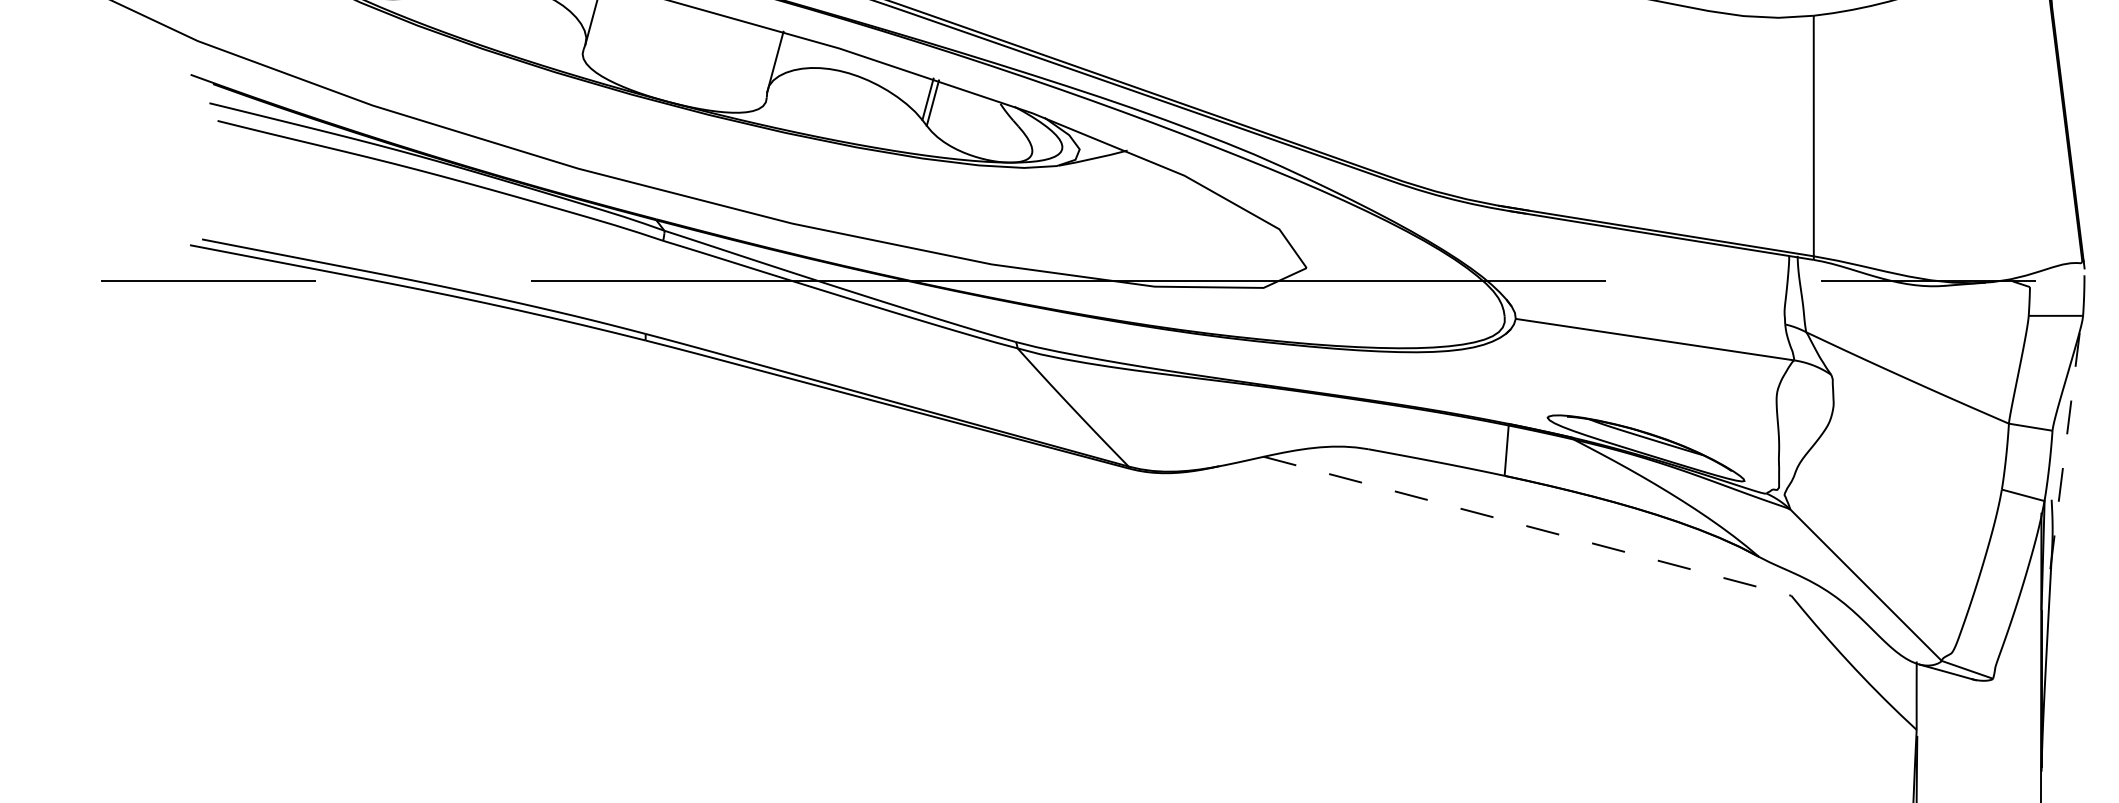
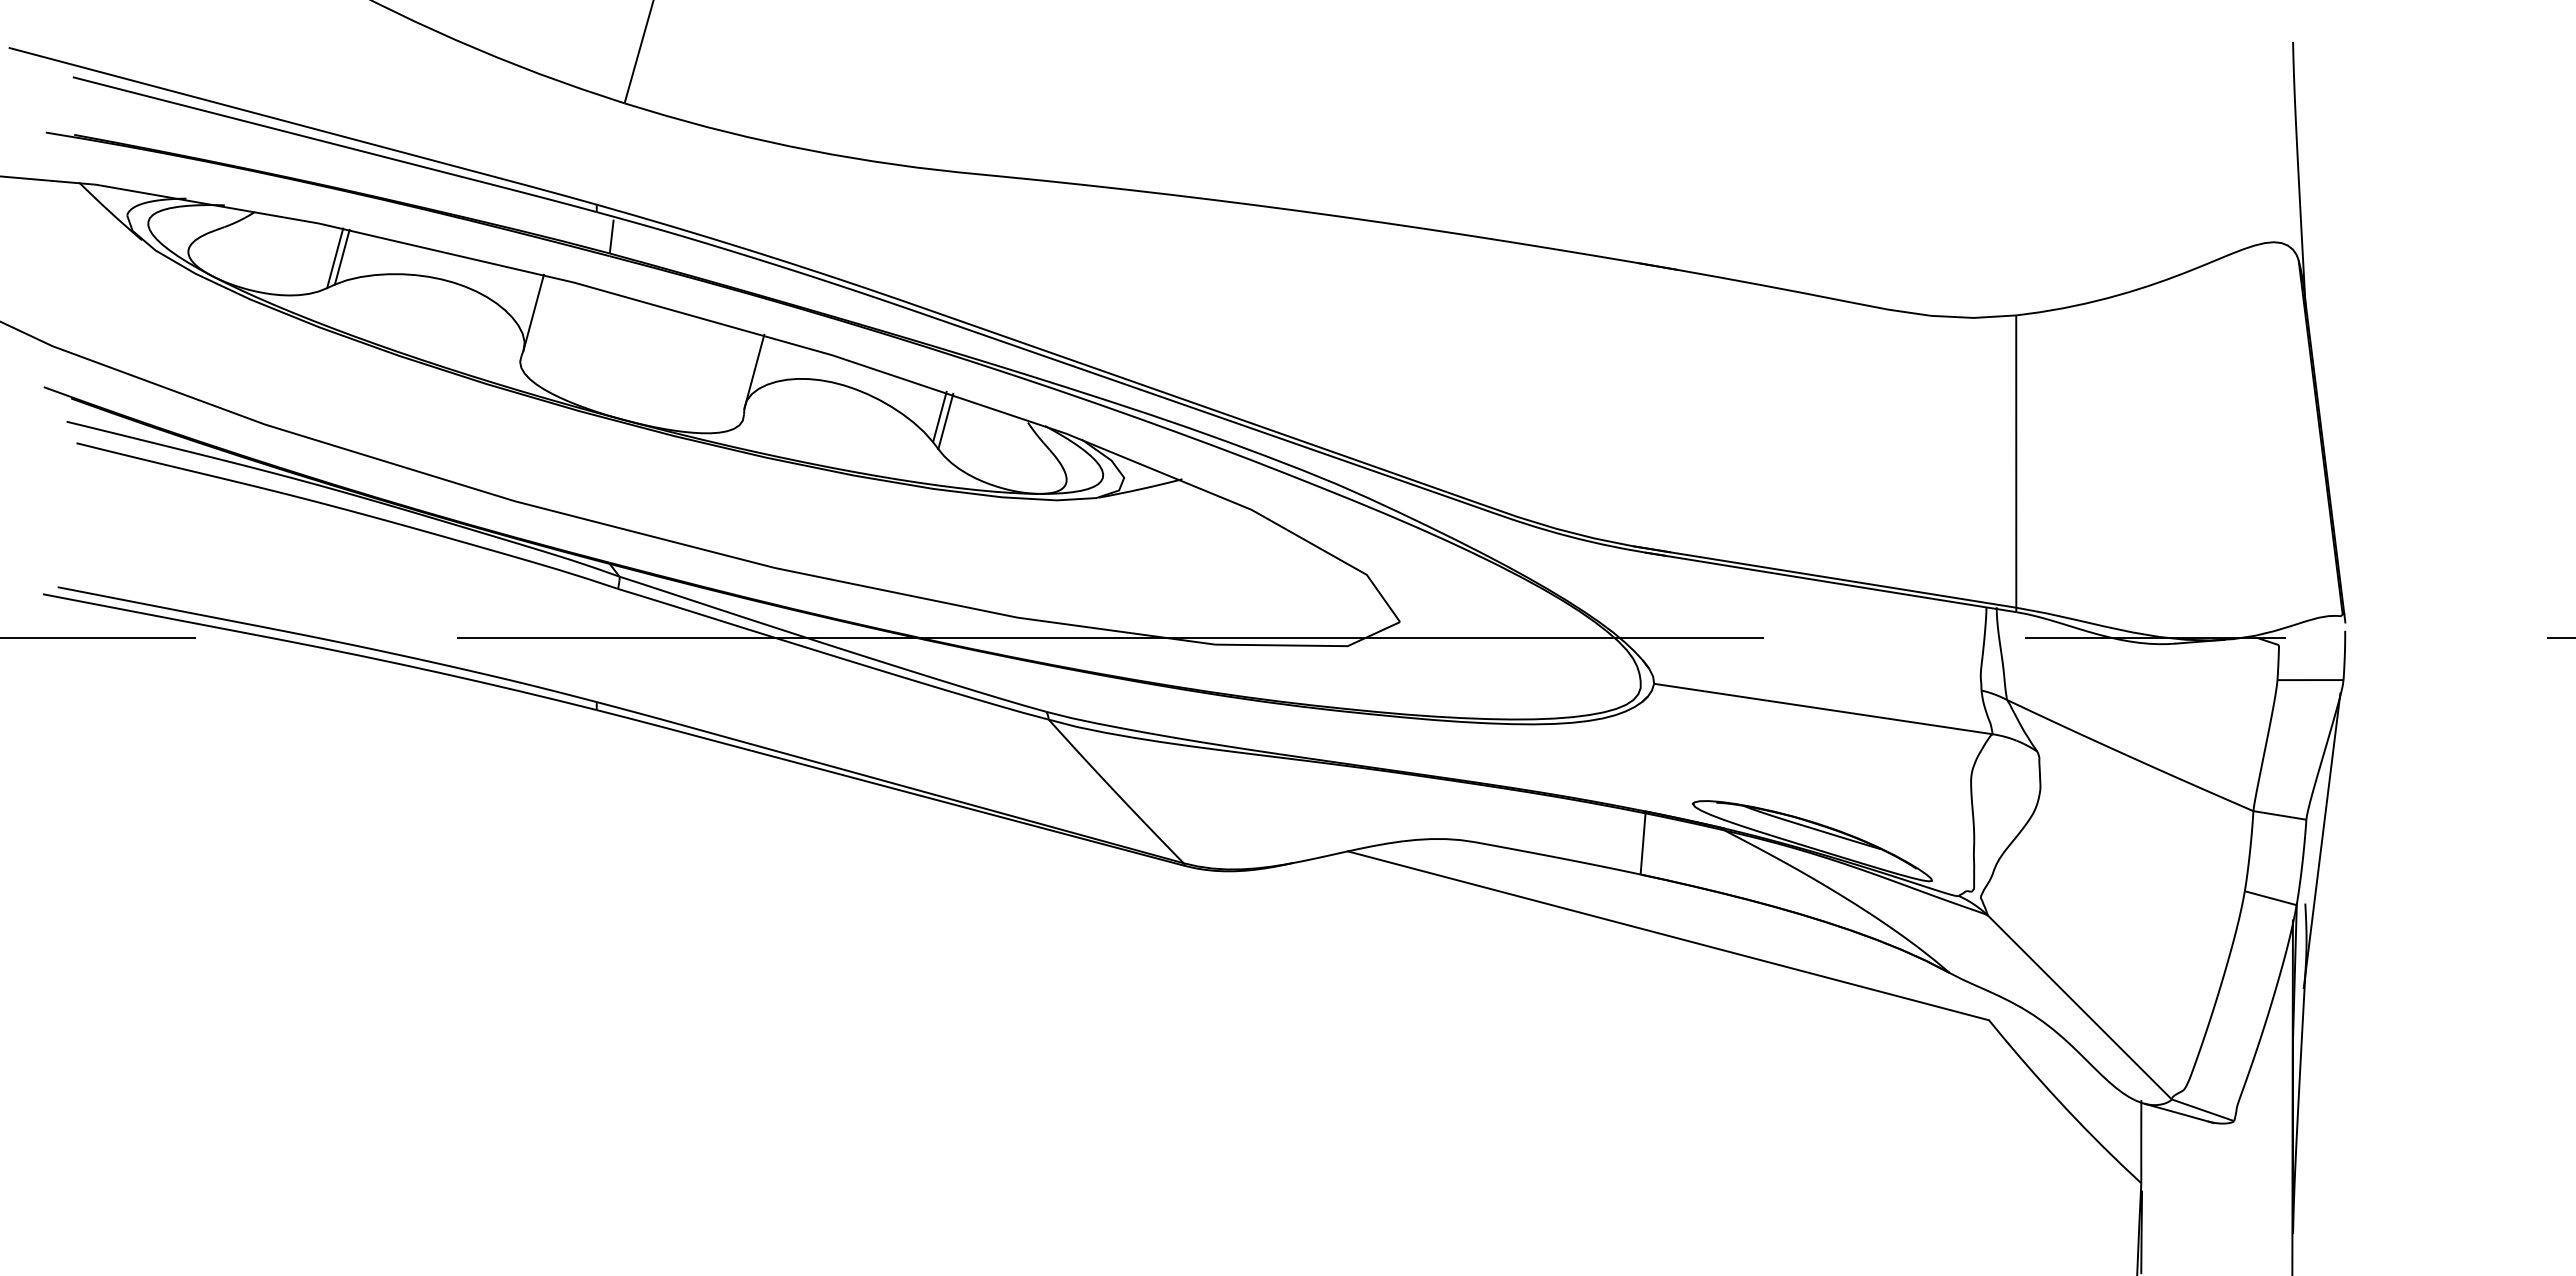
line: (2065, 447) -> (2322, 840), dashed -> solid
line: (1527, 526) -> (1668, 935), dashed -> solid

